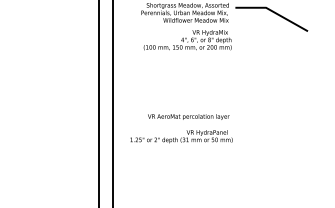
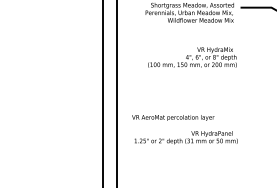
text: (187, 40) -> (192, 57), moved
text: (188, 116) -> (173, 117), moved

